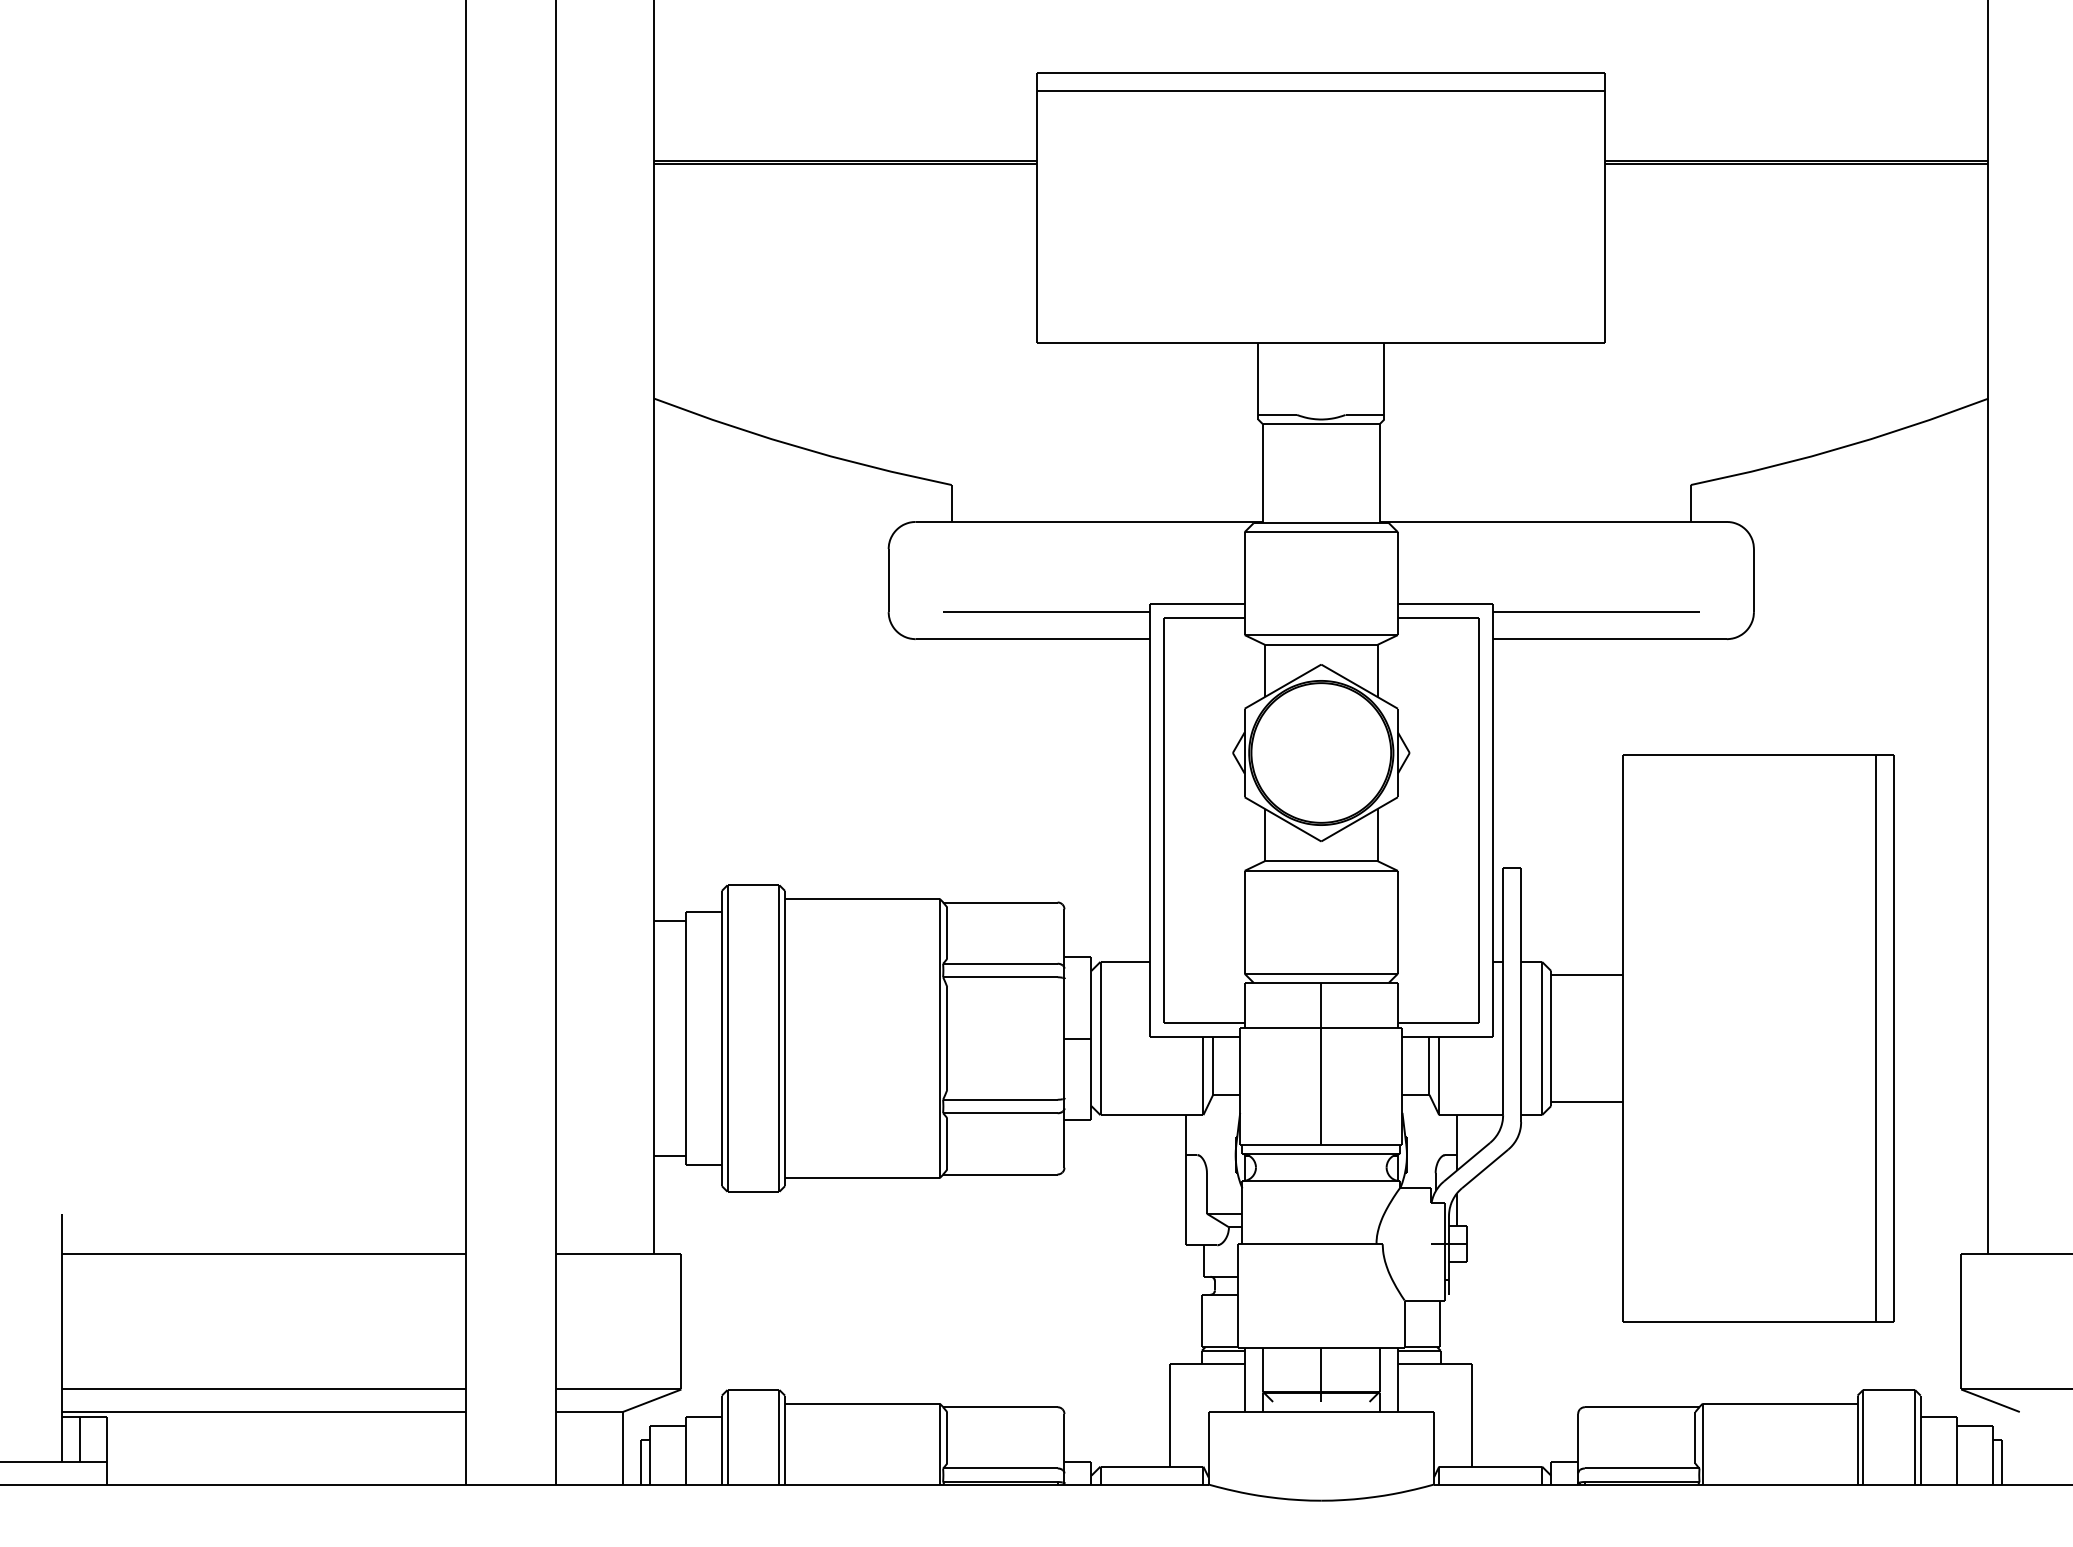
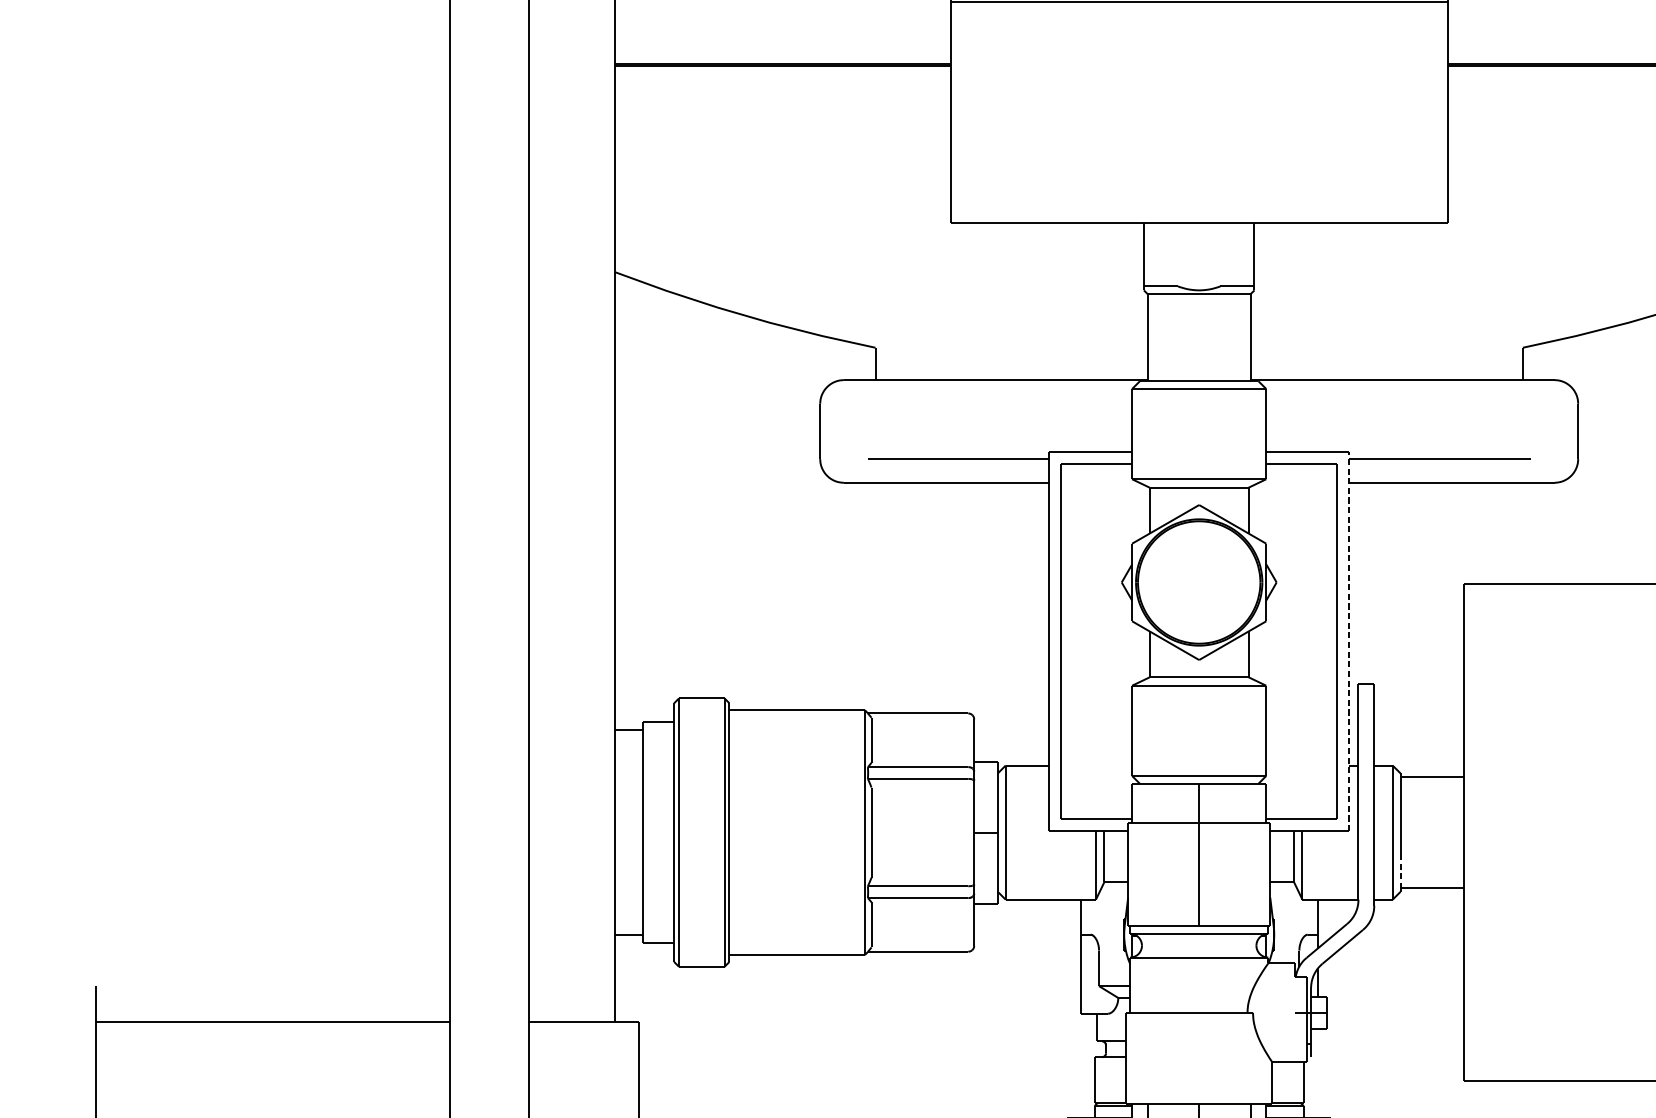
line: (1492, 820) -> (1349, 641), solid -> dashed
line: (1551, 1082) -> (1400, 871), solid -> dashed

